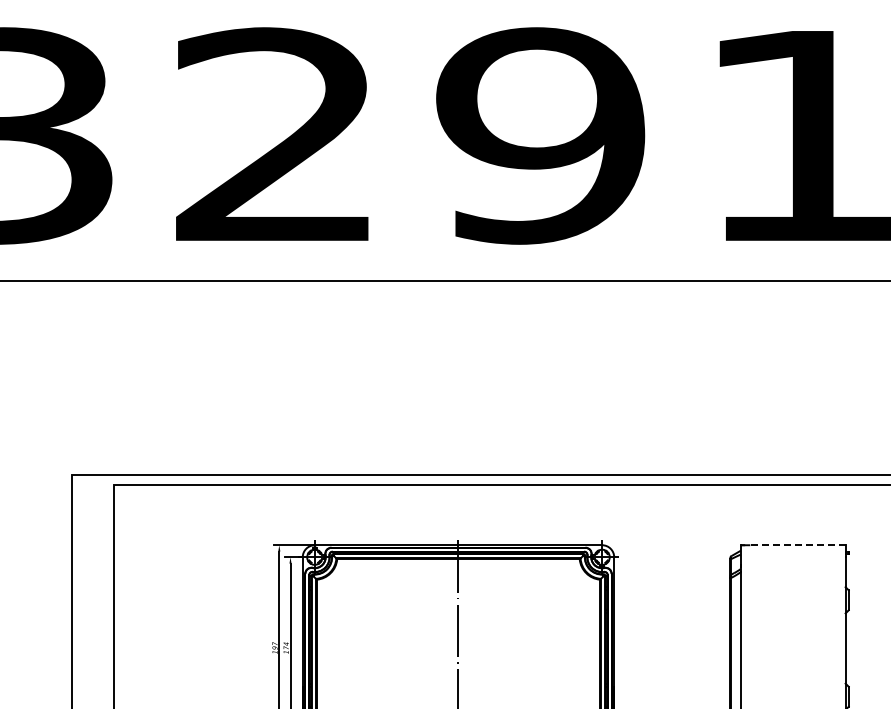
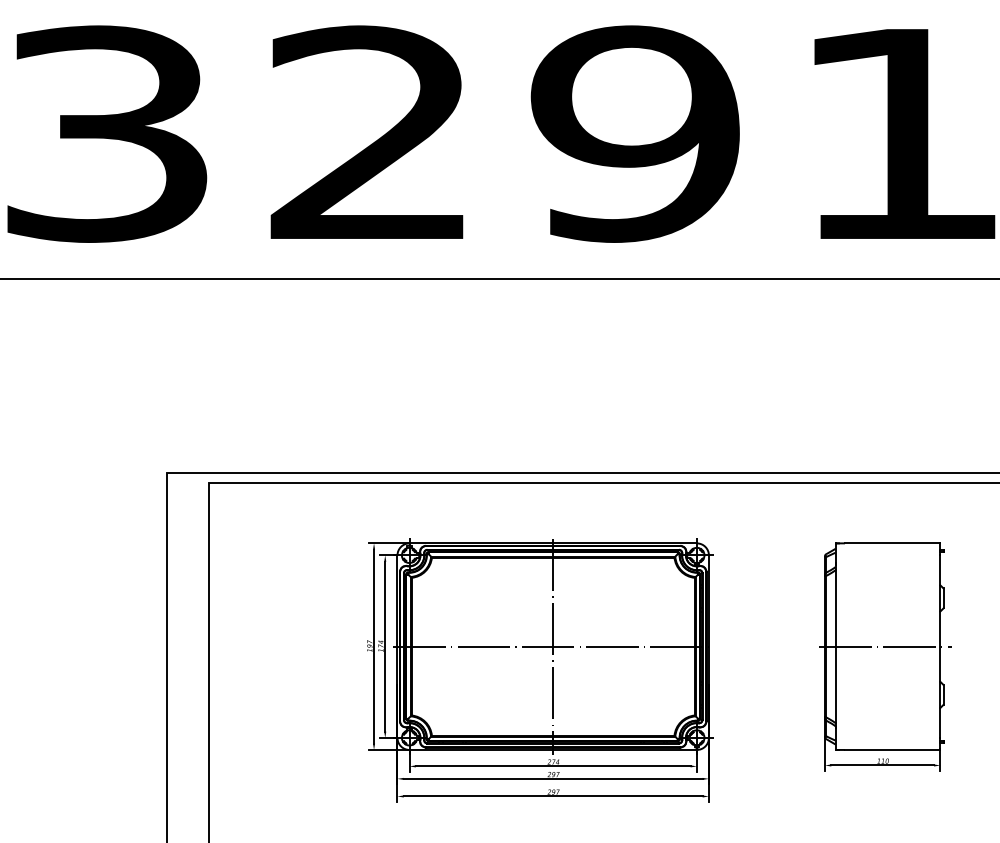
line: (797, 545) -> (892, 543), dashed -> solid
line: (458, 648) -> (553, 646), added
line: (790, 648) -> (885, 646), added

